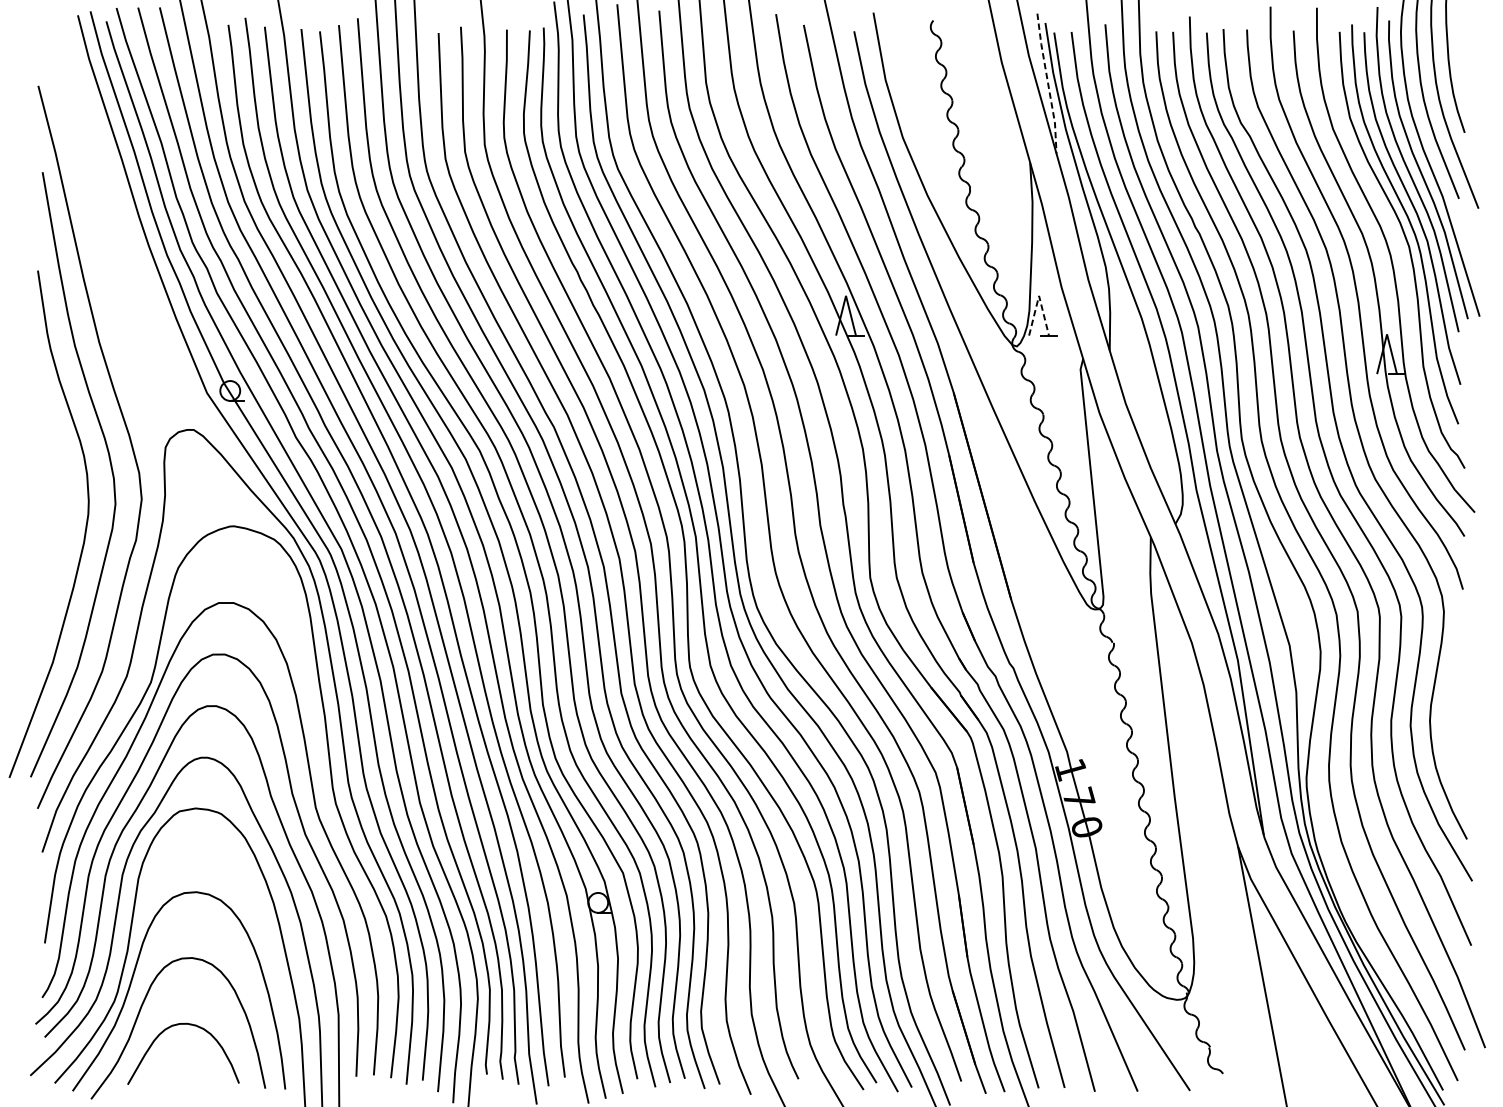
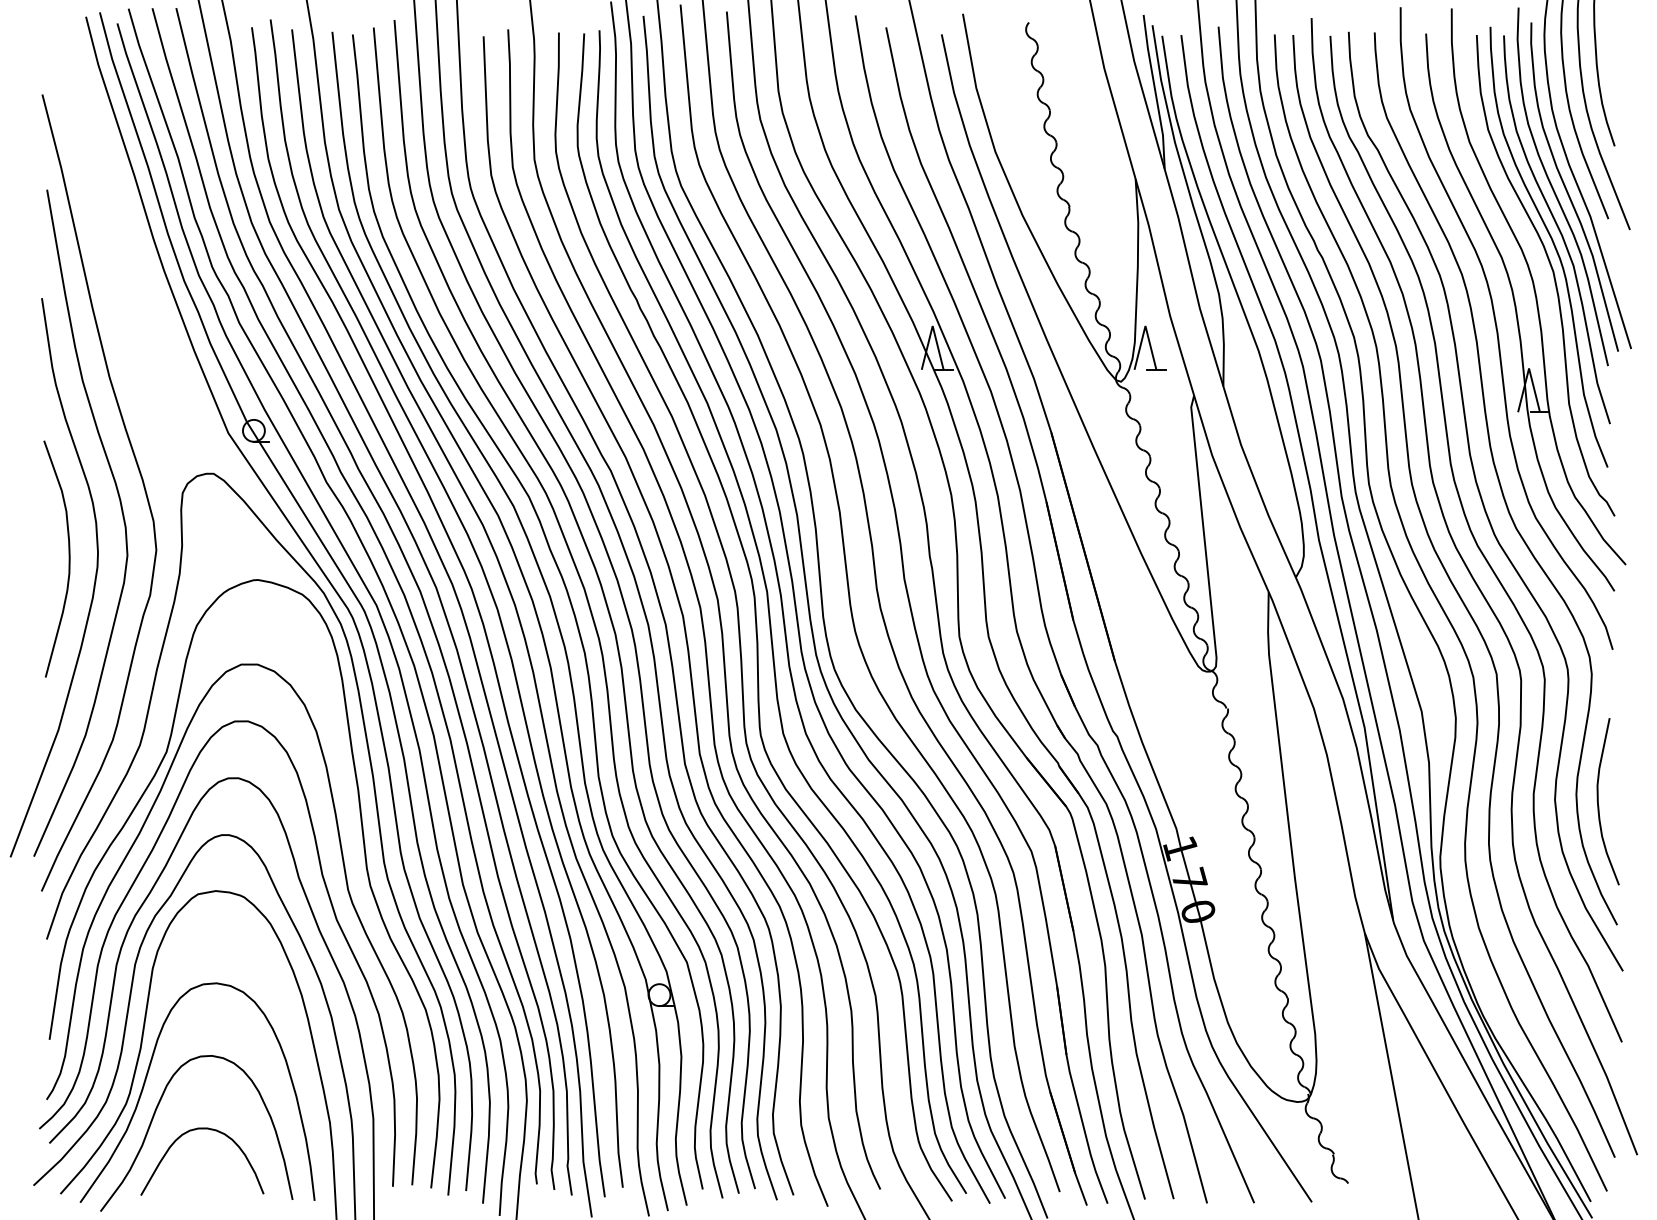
line: (1048, 83) -> (1155, 91), dashed -> solid
line: (1039, 296) -> (1145, 326), dashed -> solid
curve: (62, 506) -> (68, 558), added
curve: (1450, 727) -> (1598, 801), added

